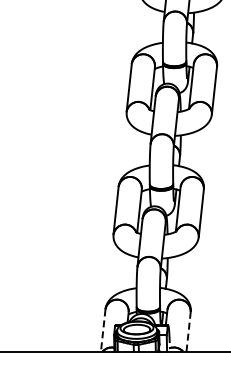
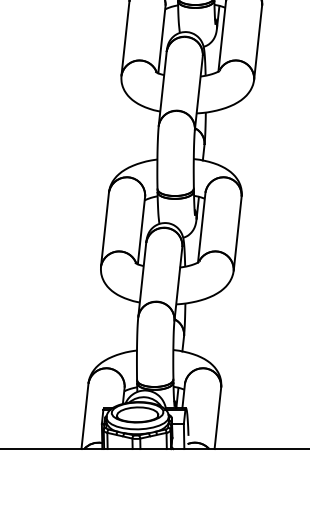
line: (103, 331) -> (85, 417), dashed -> solid
line: (188, 331) -> (217, 417), dashed -> solid

